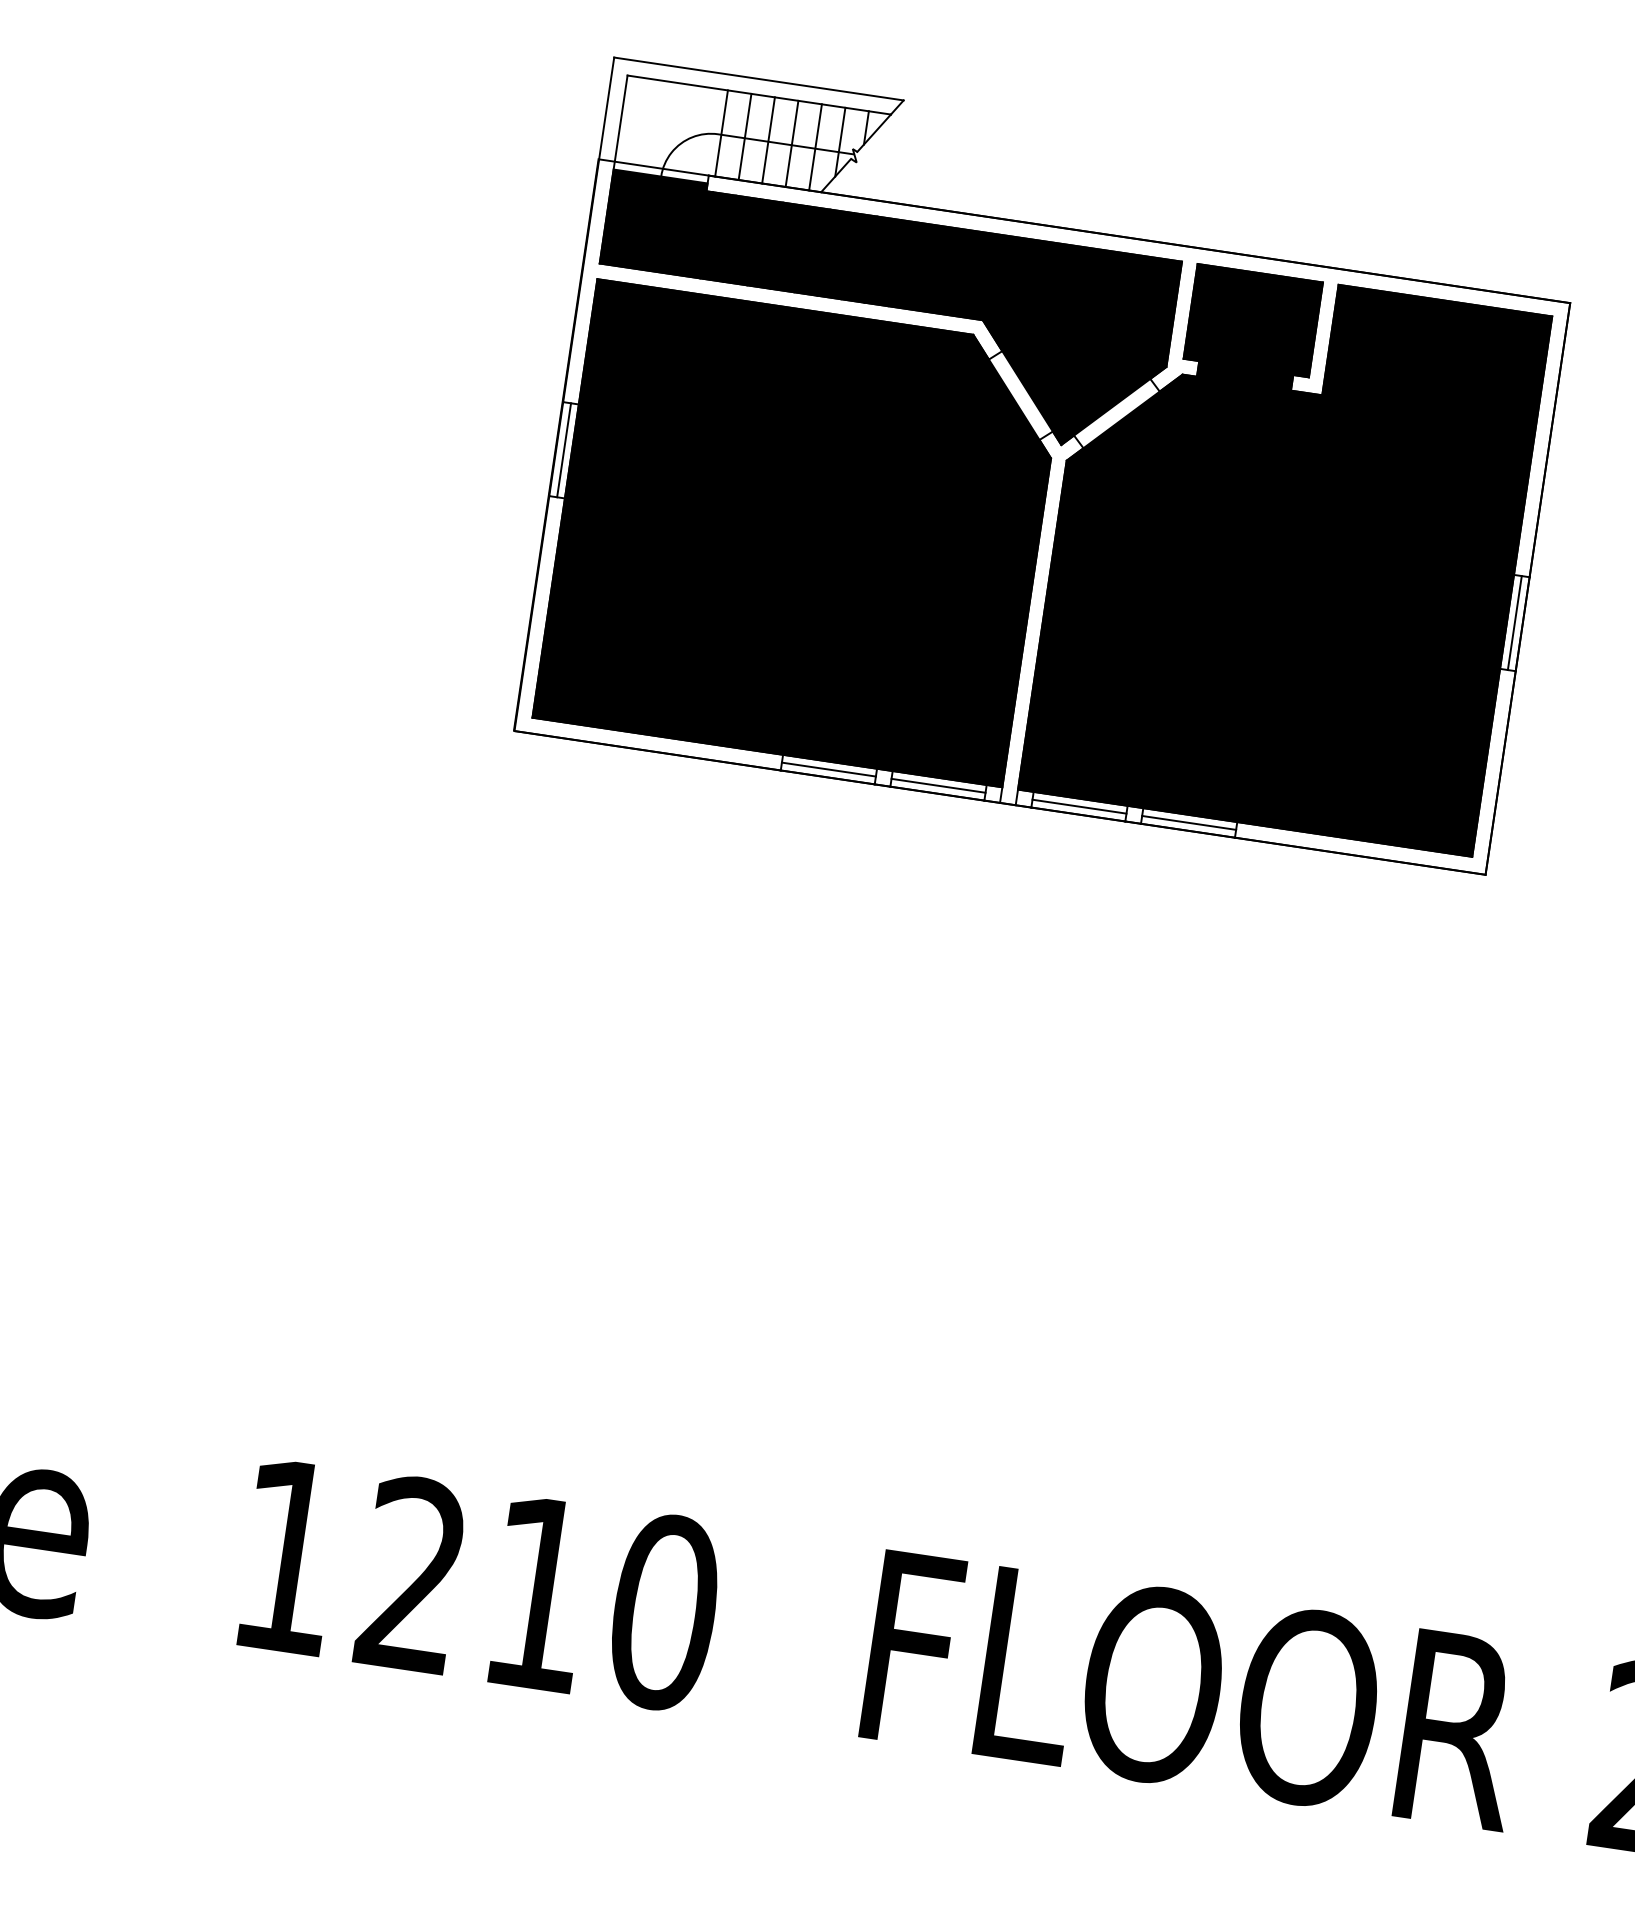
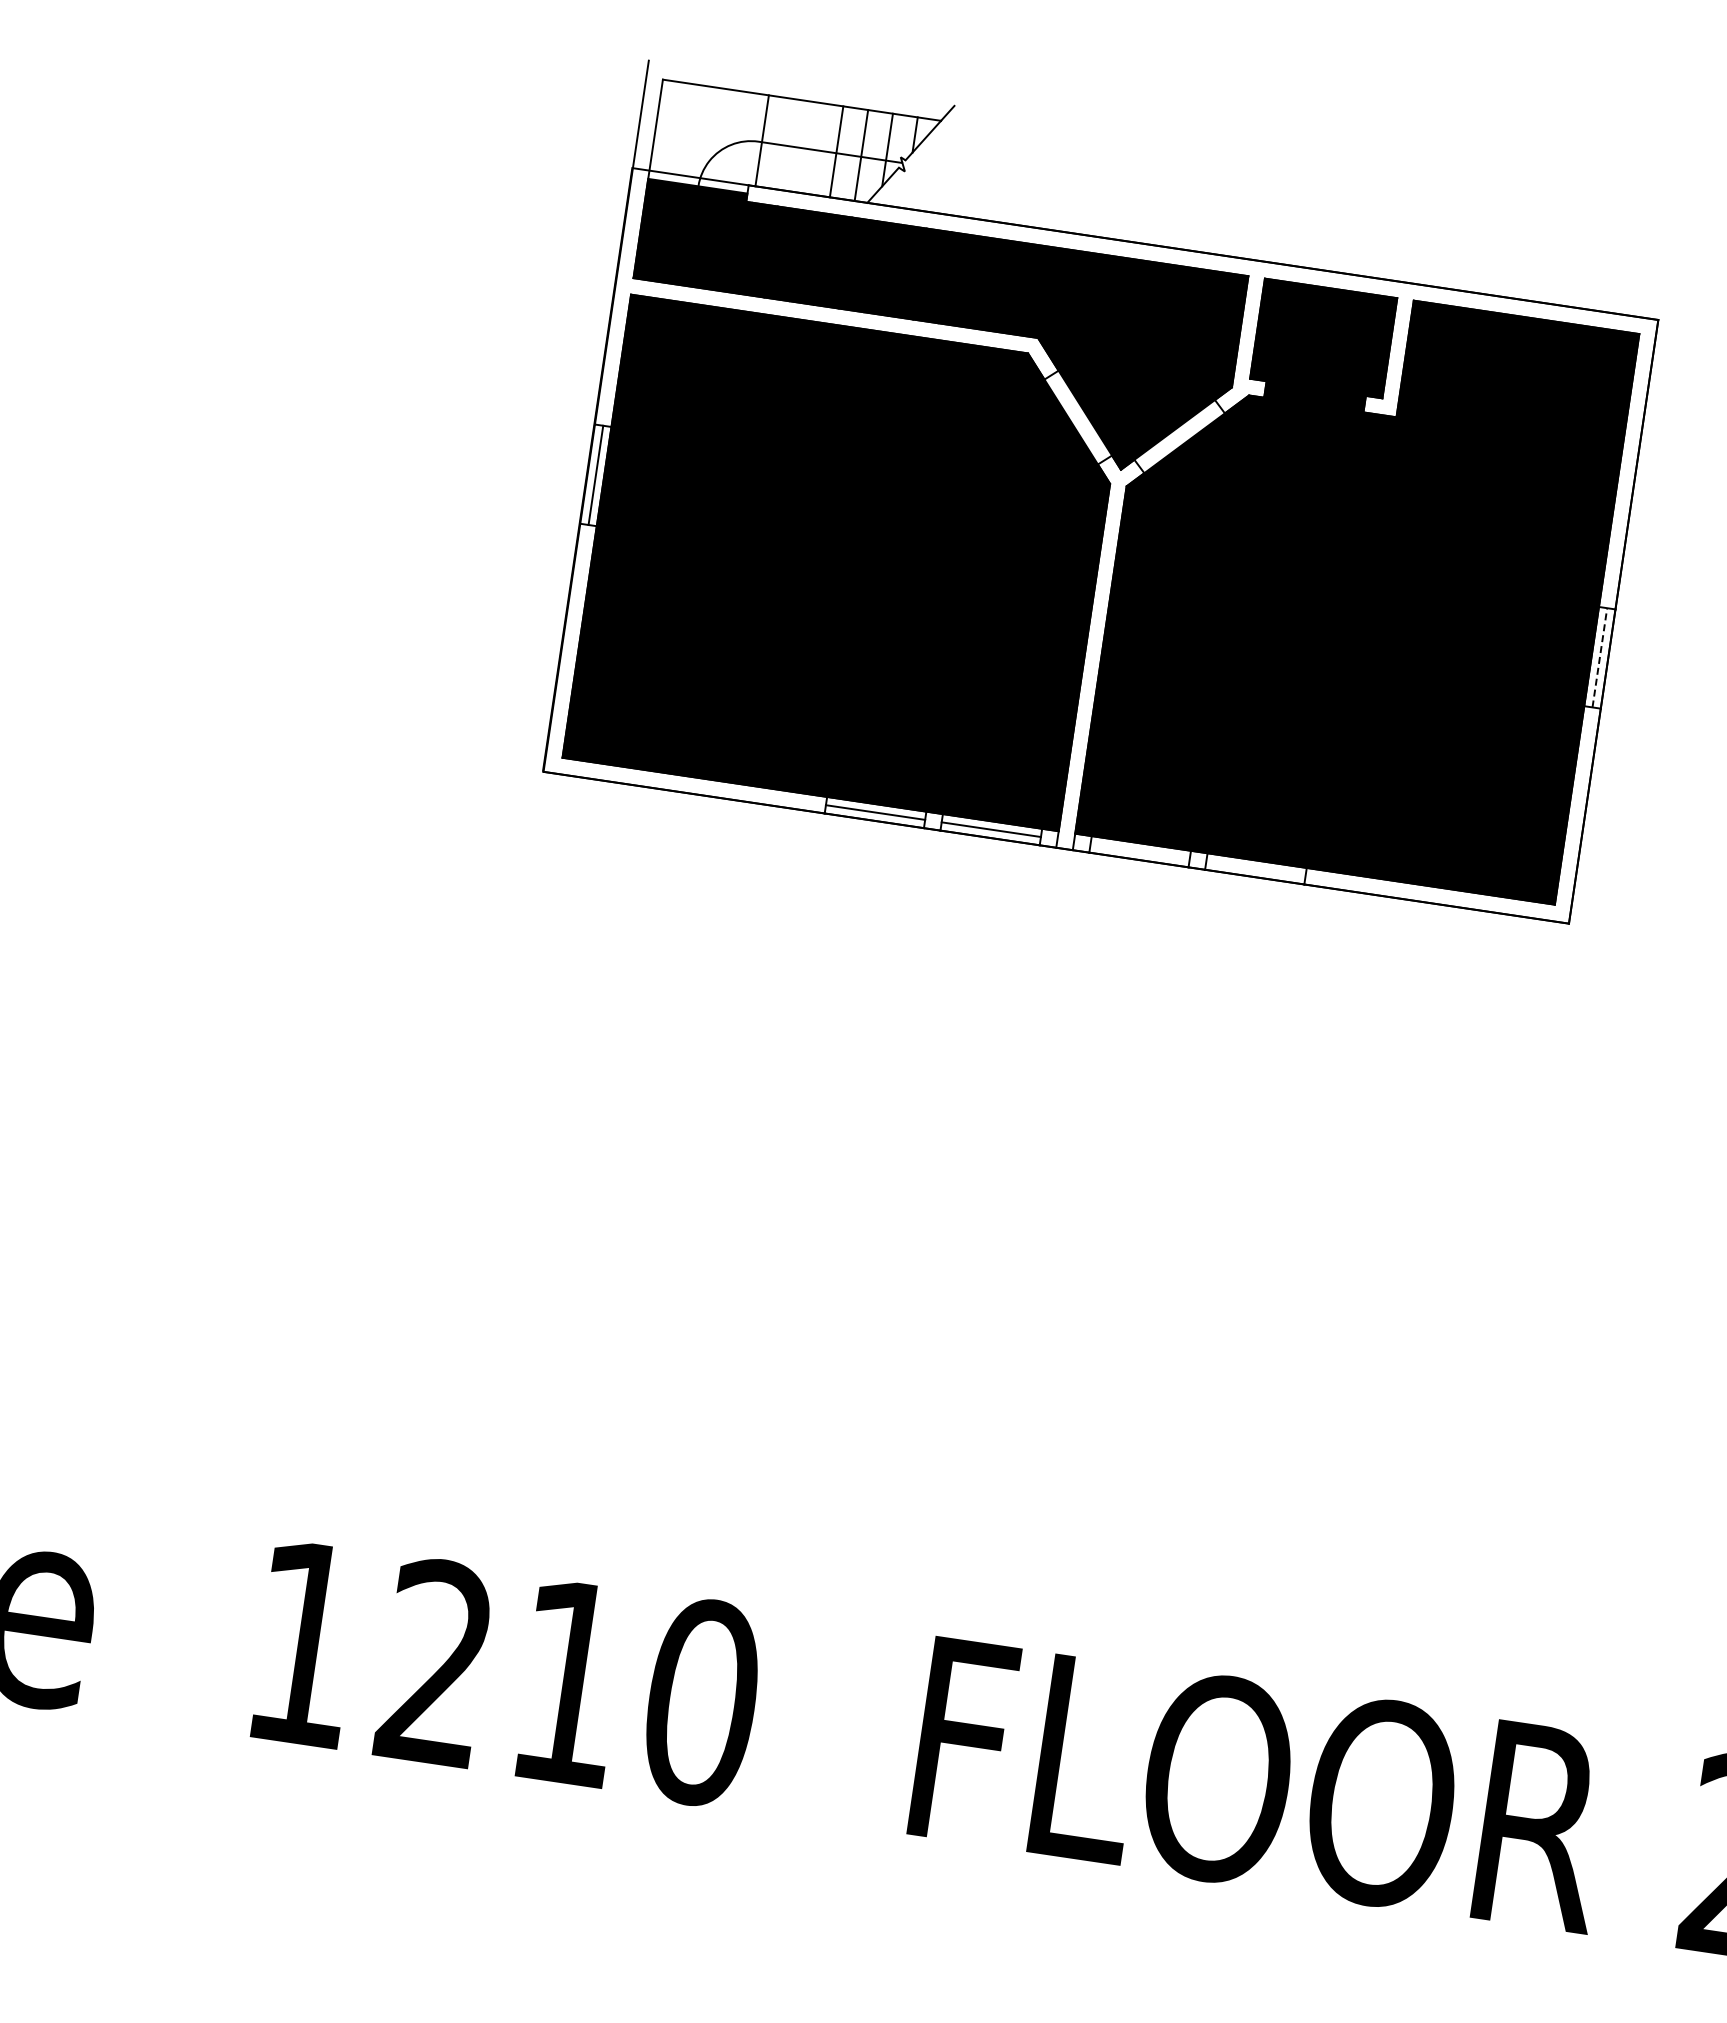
line: (758, 78) -> (801, 82), removed
line: (744, 136) -> (786, 144), removed
line: (768, 139) -> (811, 147), removed
line: (1514, 622) -> (1599, 657), solid -> dashed
line: (1078, 806) -> (1139, 851), removed
line: (1188, 822) -> (1255, 868), removed

